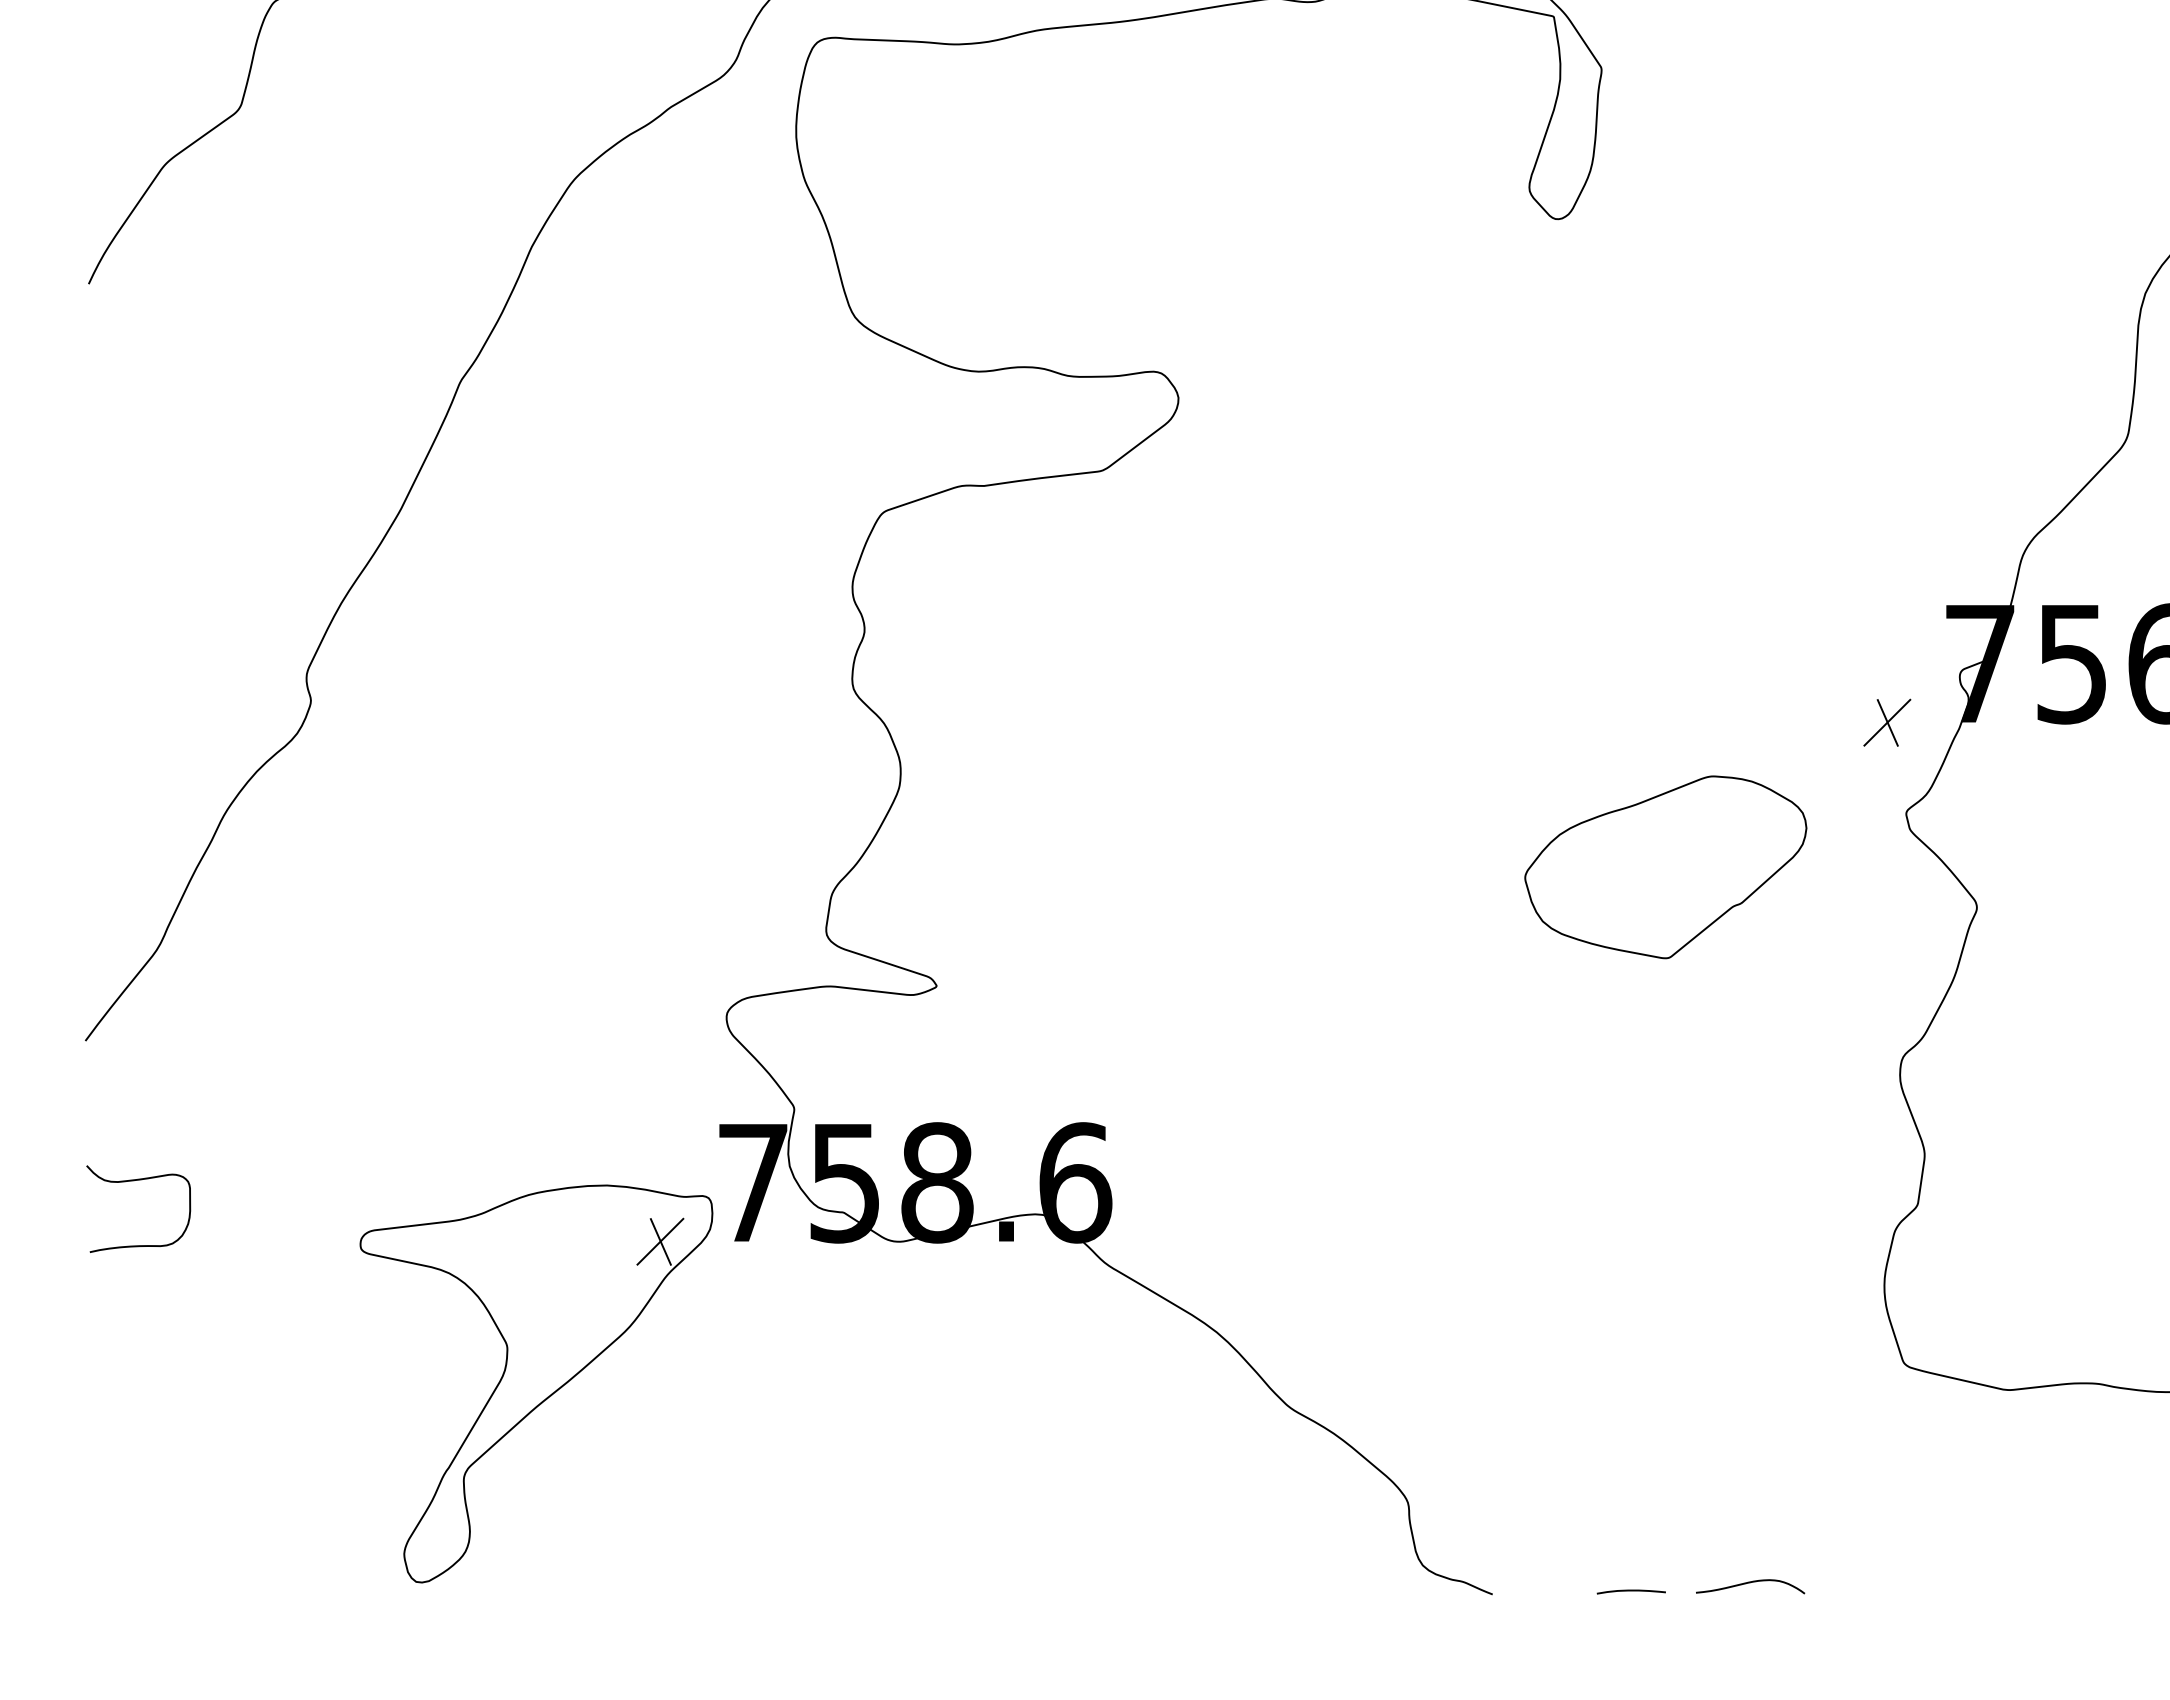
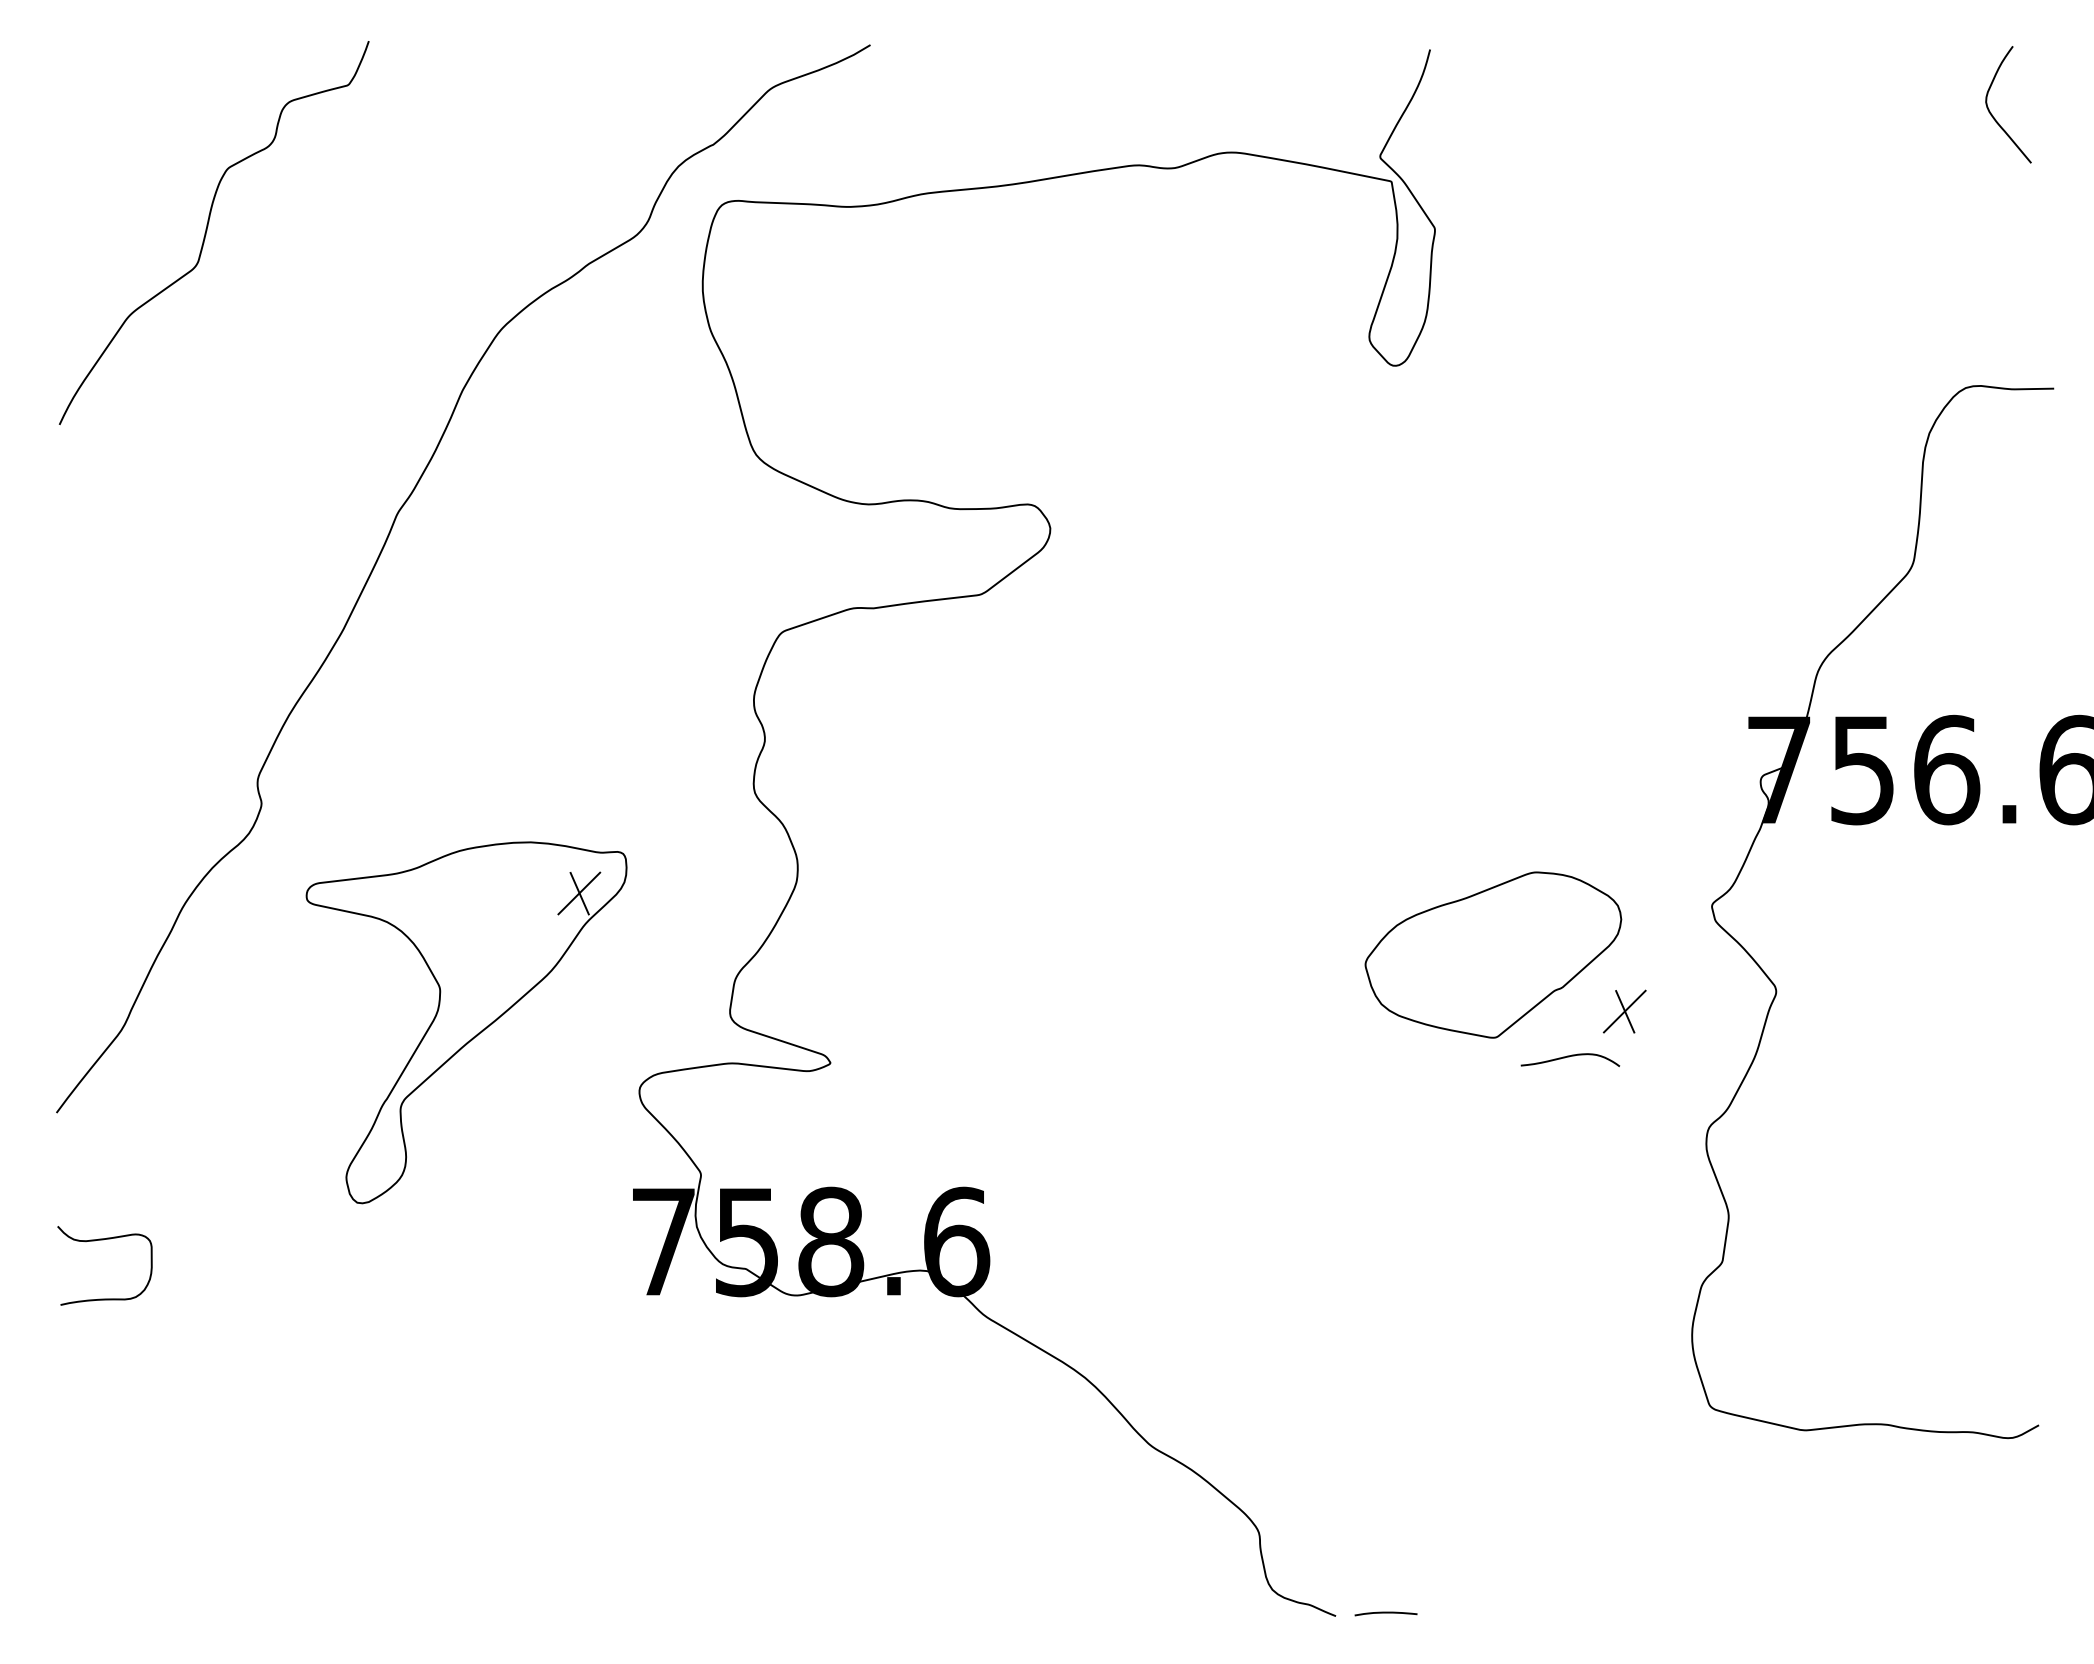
part: (1887, 722) -> (1624, 1011), moved
part: (536, 1383) -> (466, 1022), moved
curve: (1749, 1583) -> (1569, 1057), moved
curve: (1630, 1591) -> (1385, 1613), moved

